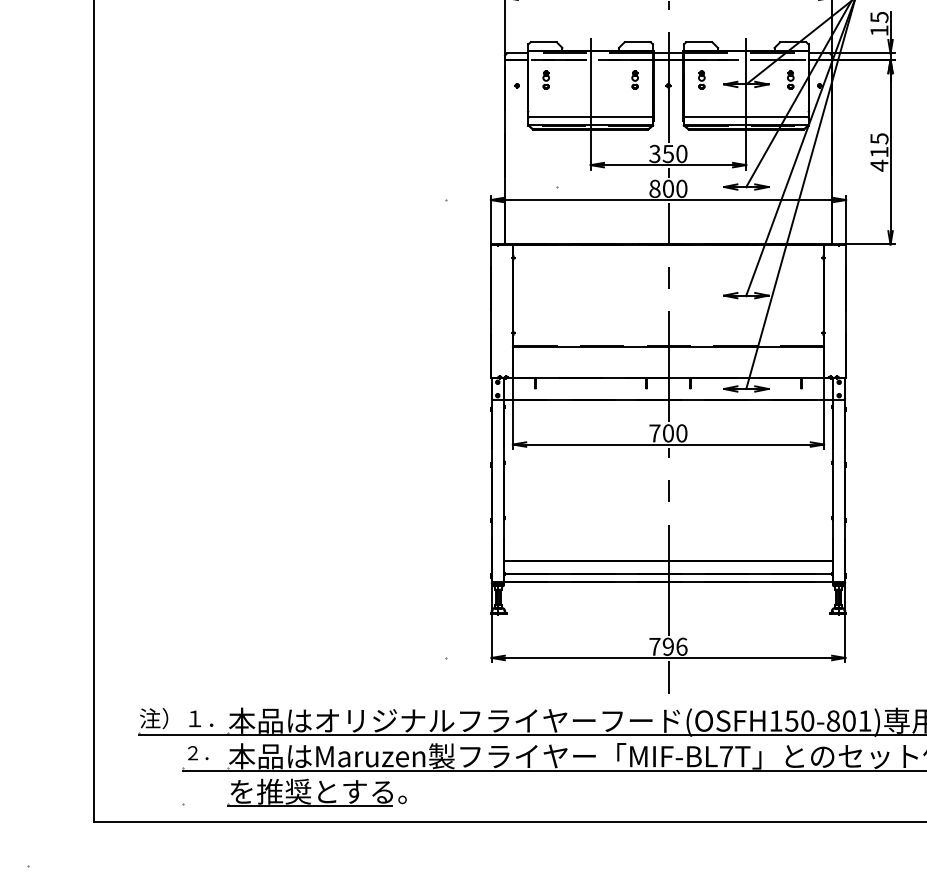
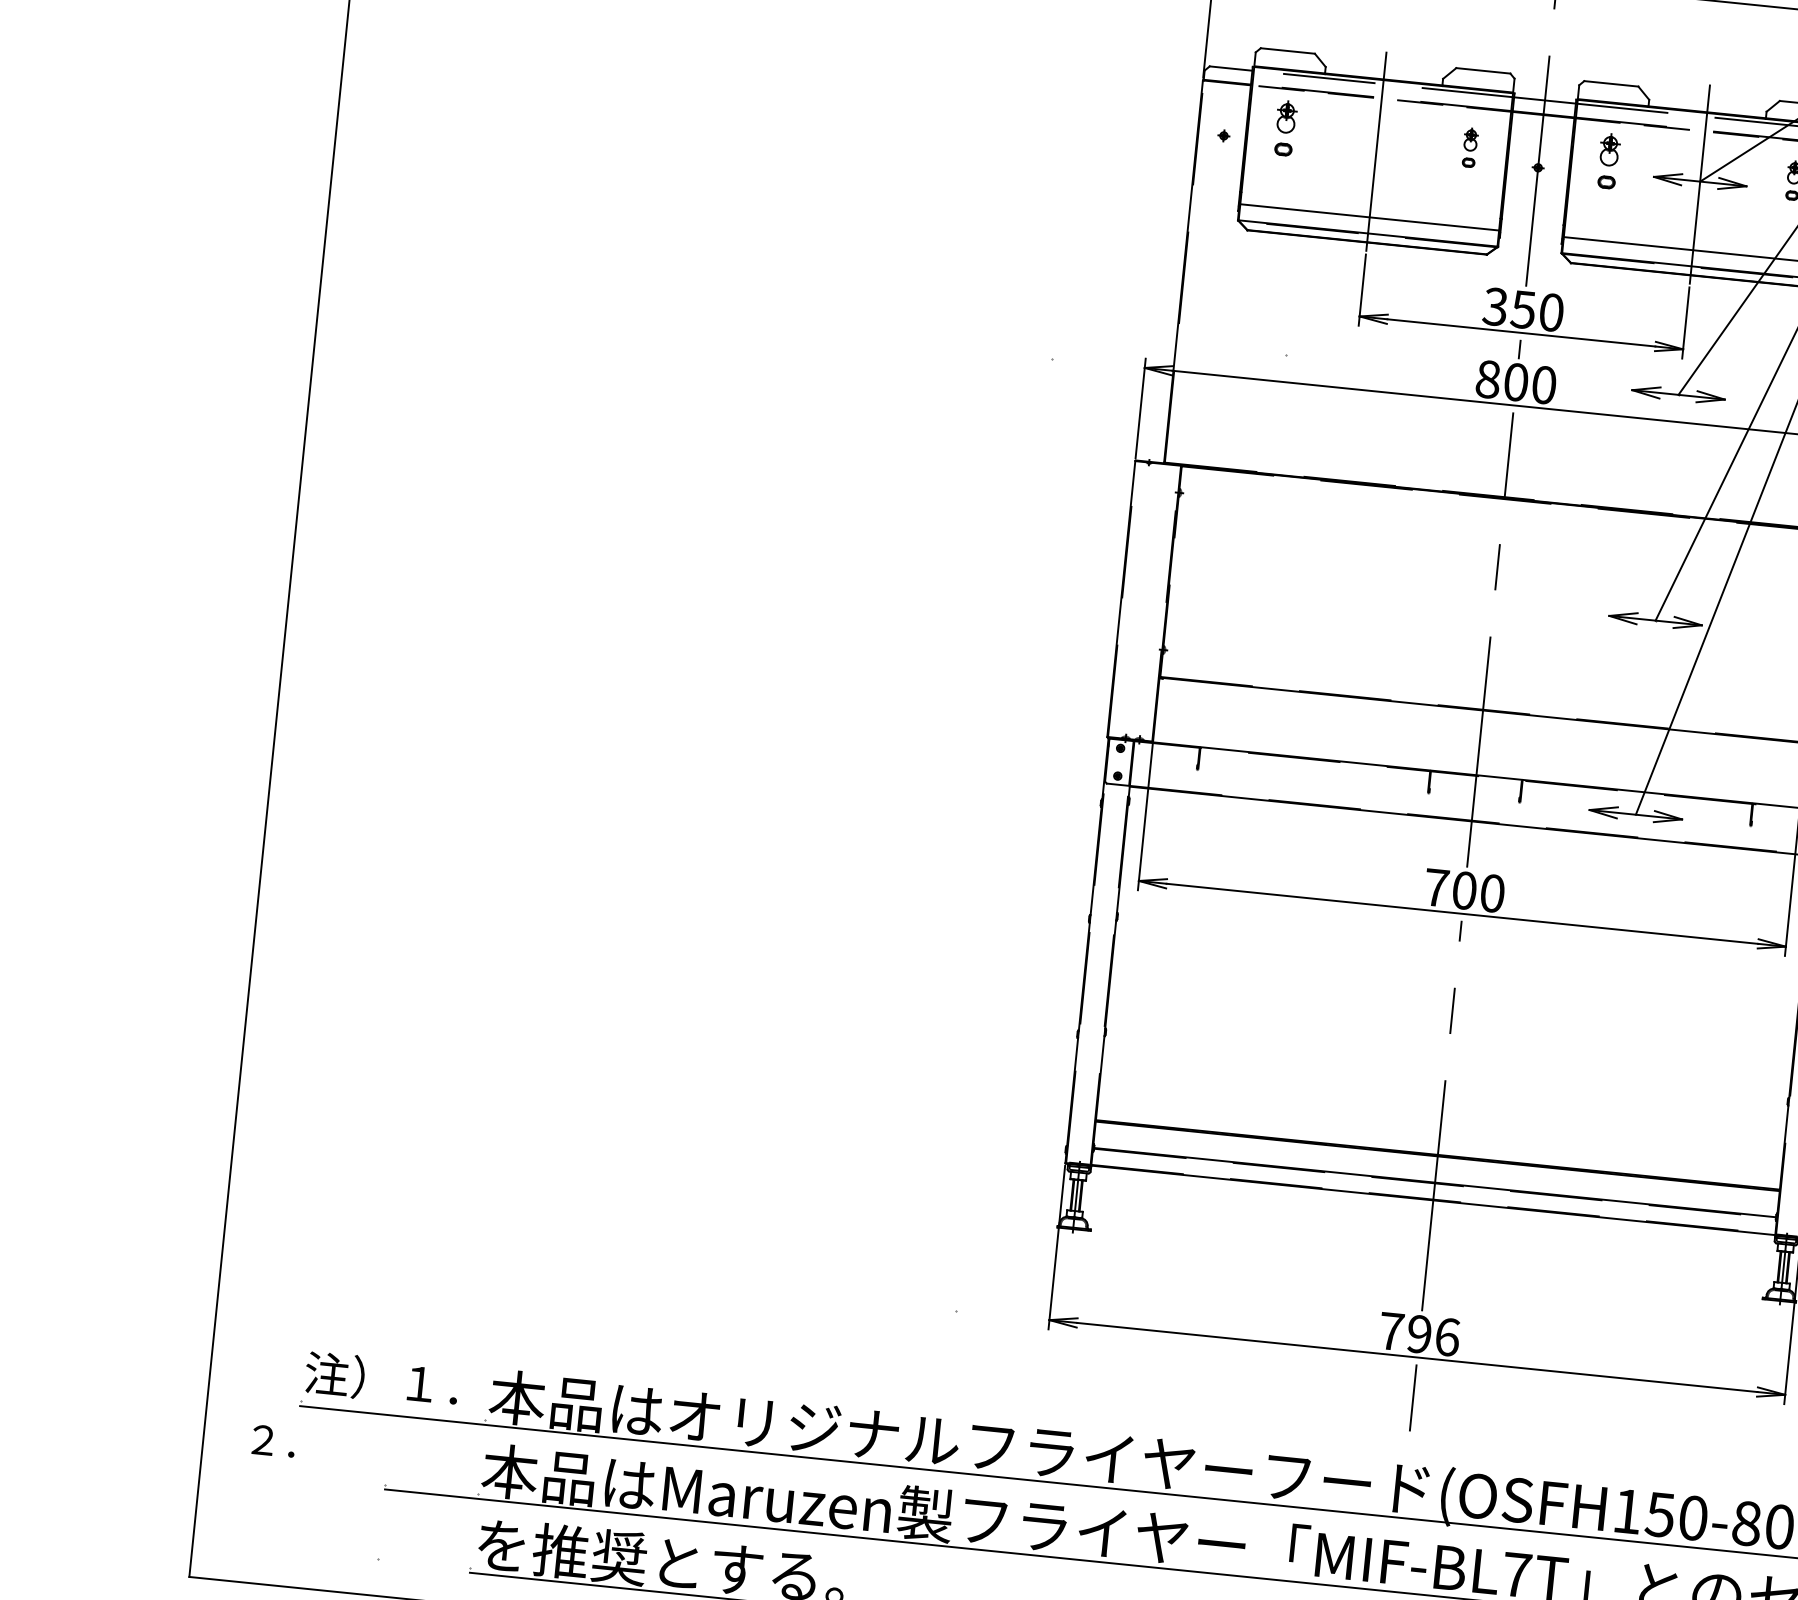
part: (545, 79) -> (1283, 128), size x1.4
part: (701, 79) -> (1608, 161), size x1.4
text: (198, 753) -> (274, 1442), moved

